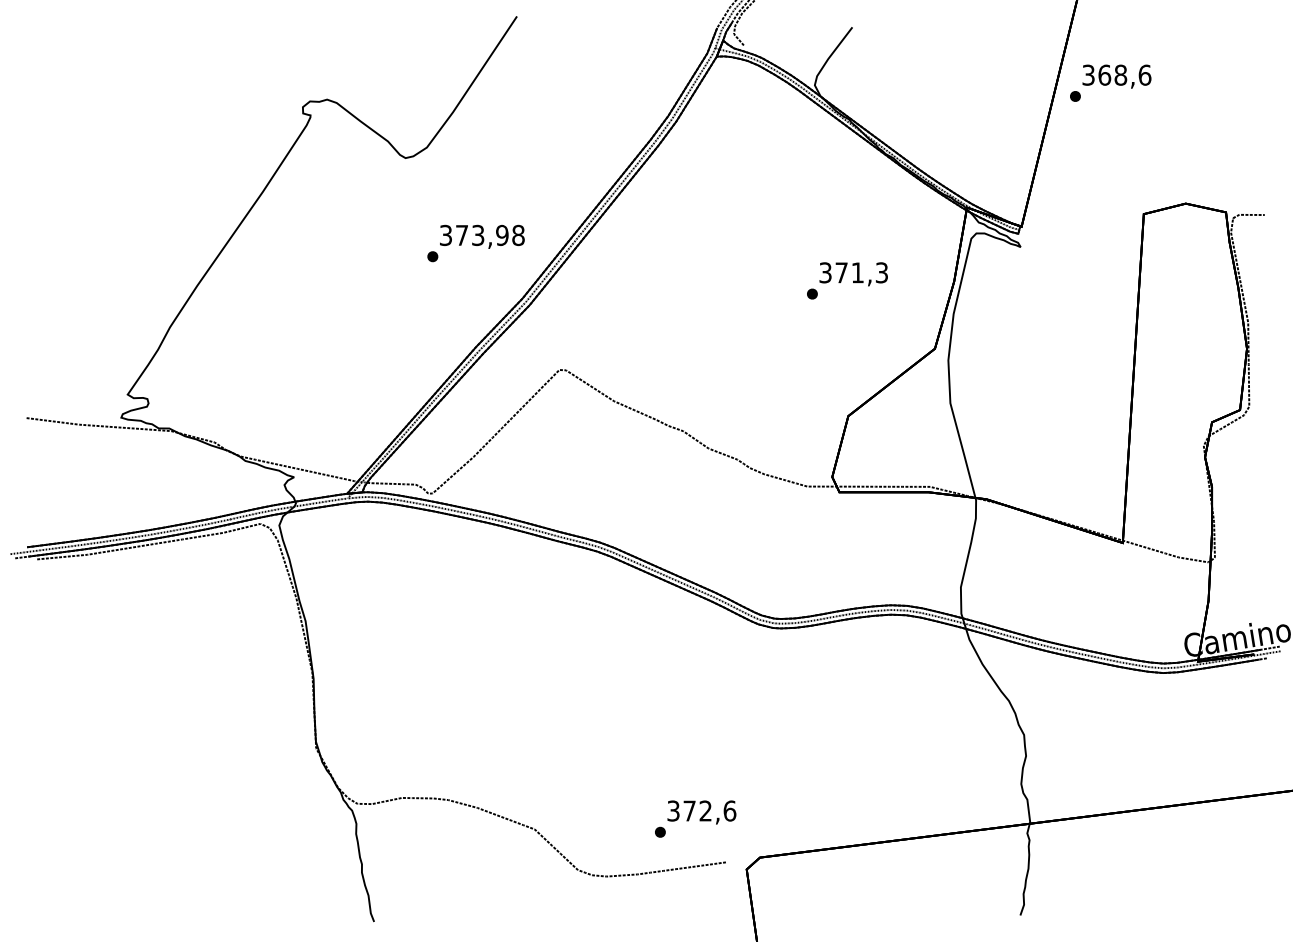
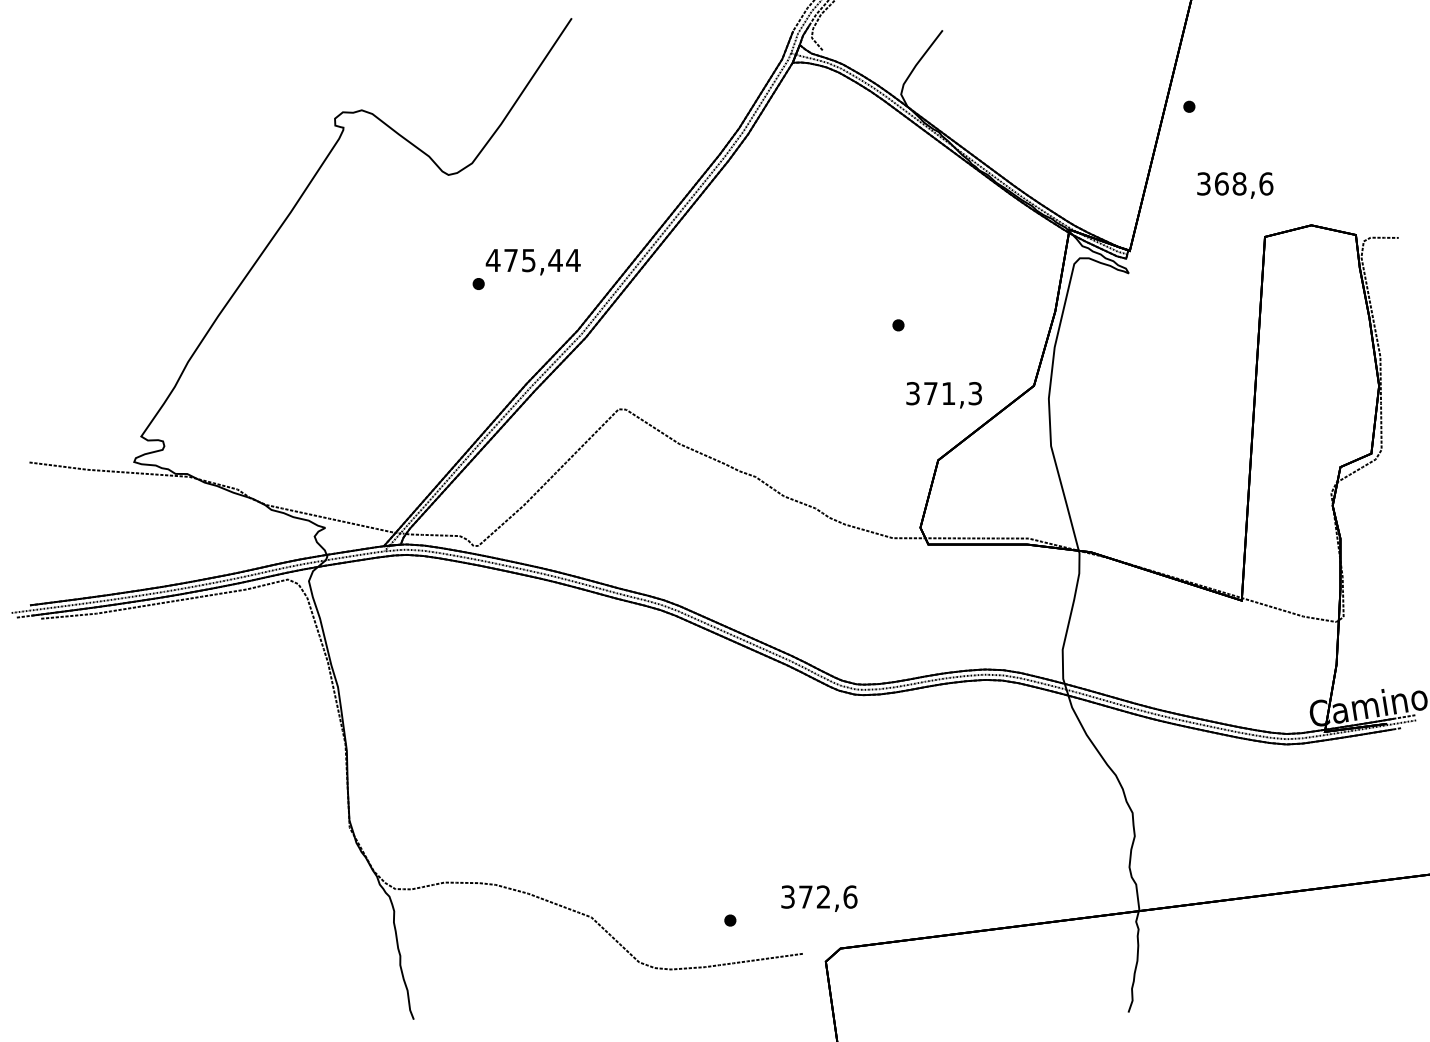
text: (1116, 76) -> (1234, 185), moved
text: (482, 235) -> (533, 260), 373,98 -> 475,44
text: (853, 274) -> (943, 395), moved
text: (701, 812) -> (818, 898), moved

